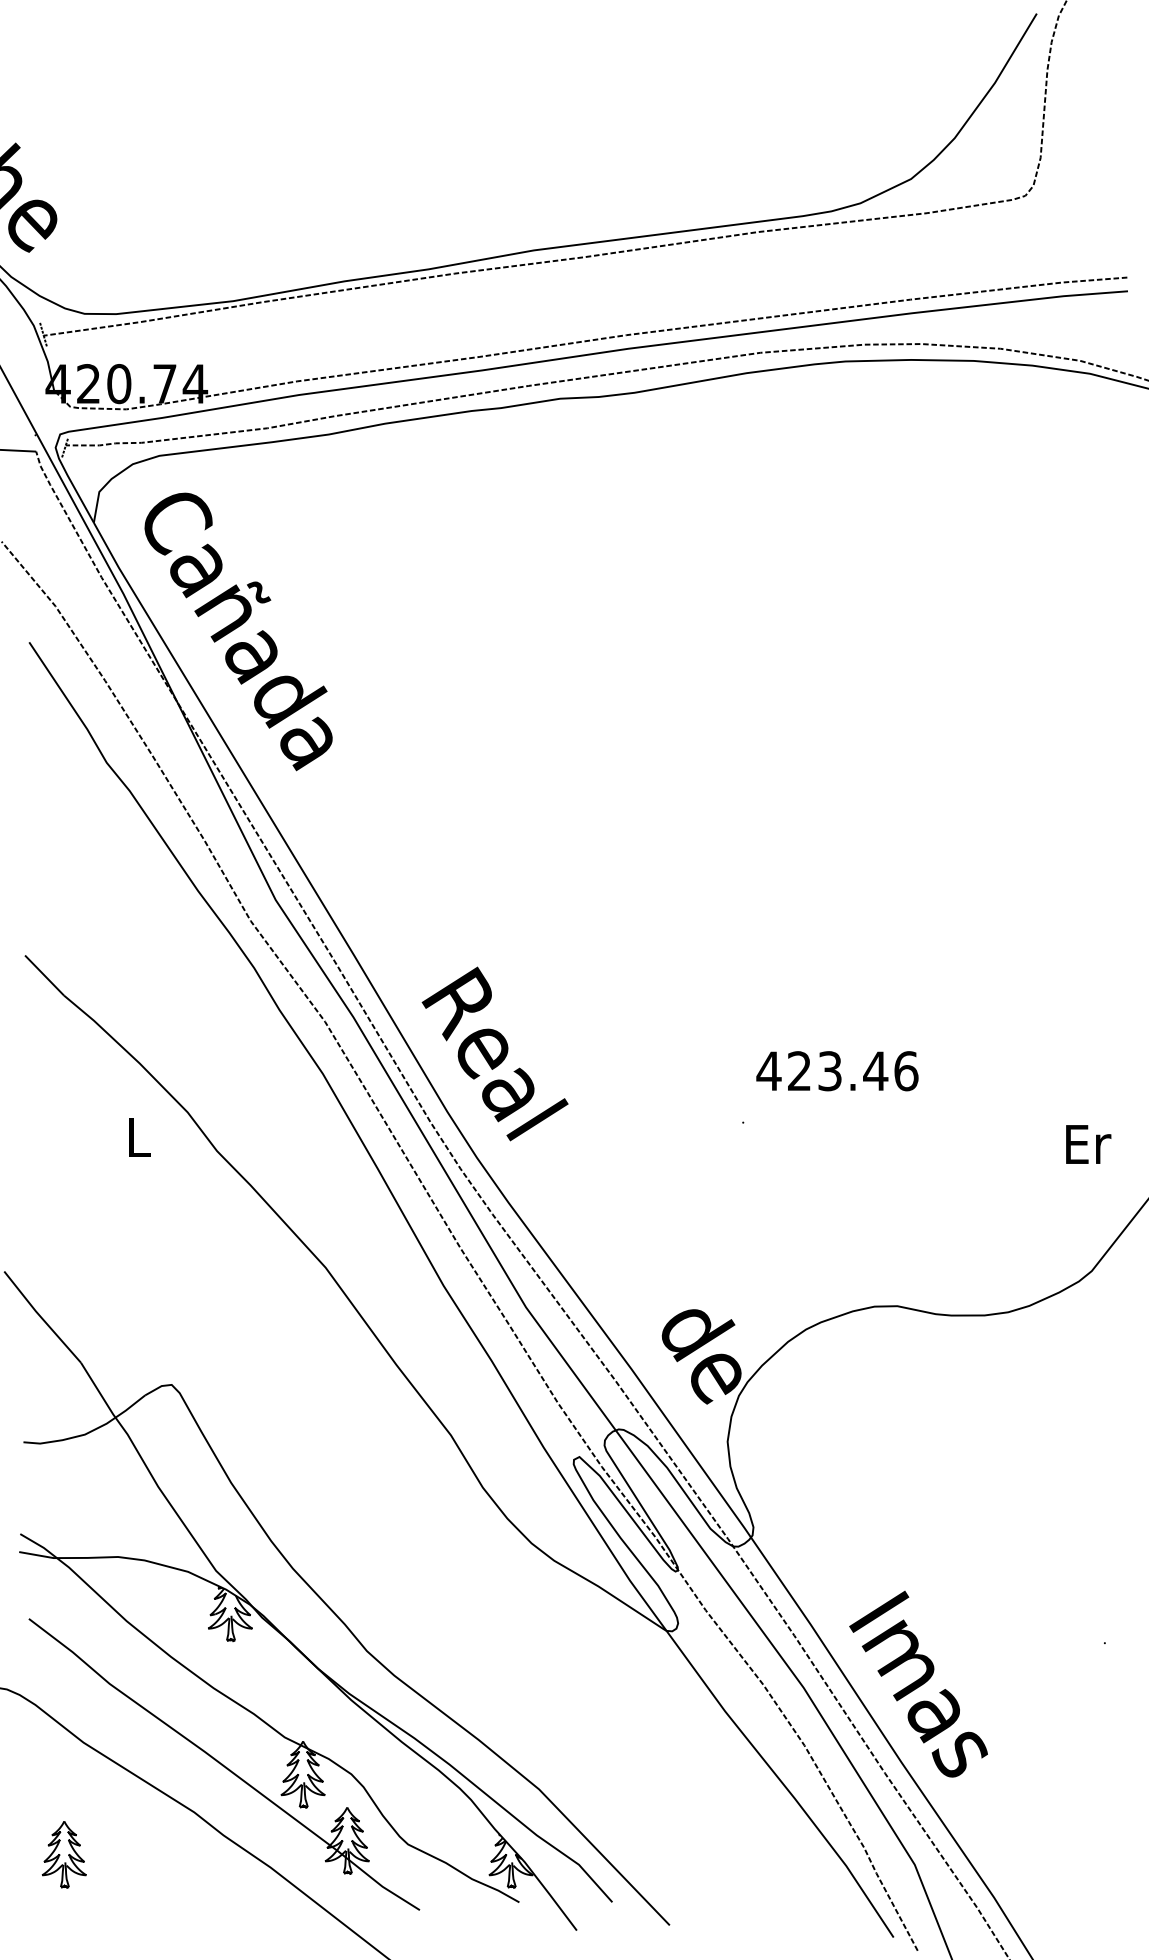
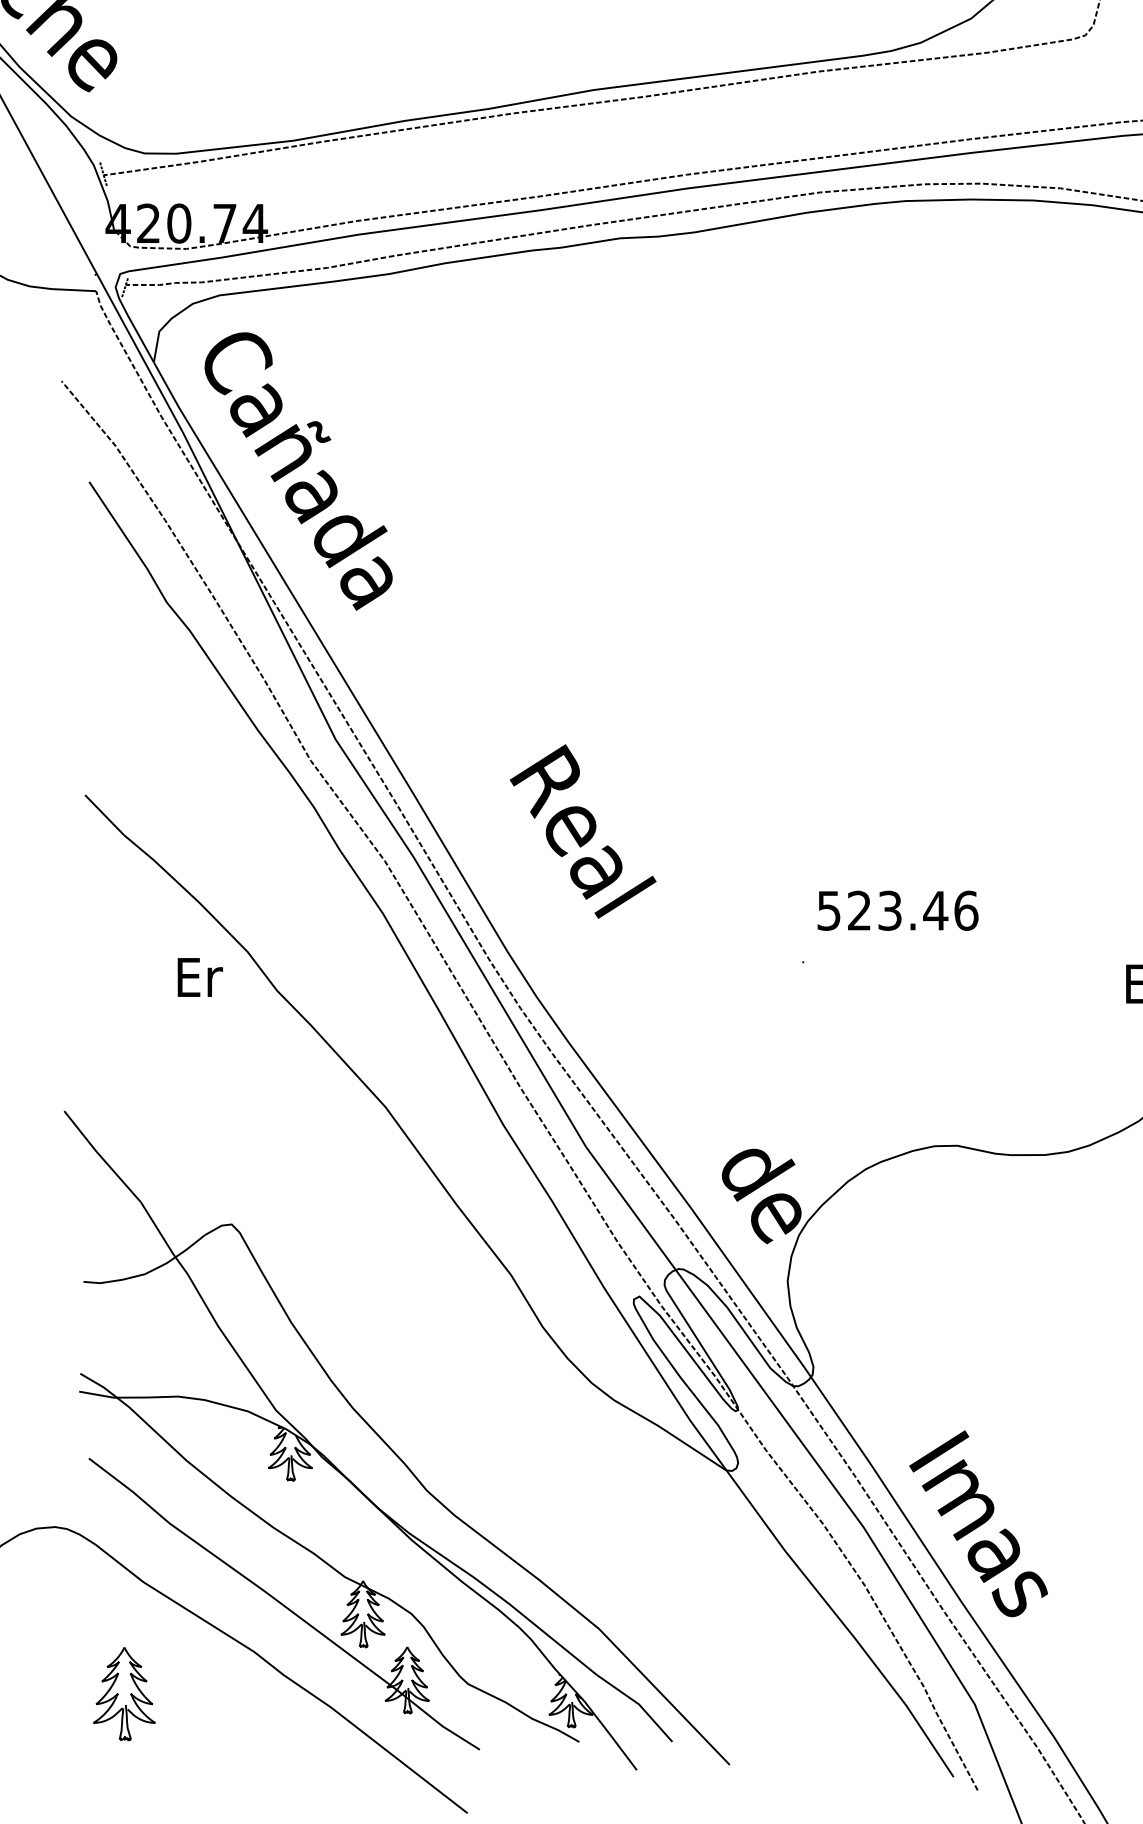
text: (494, 1053) -> (582, 831), moved
text: (768, 1071) -> (828, 911), 423.46 -> 523.46
text: (139, 1137) -> (199, 977), L -> Er
part: (63, 1854) -> (123, 1694), size x1.4

